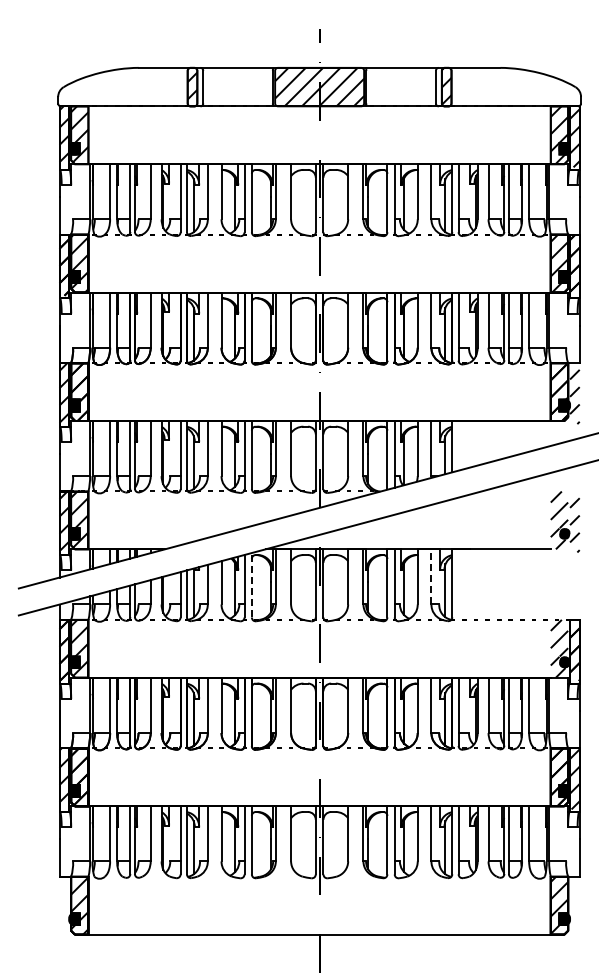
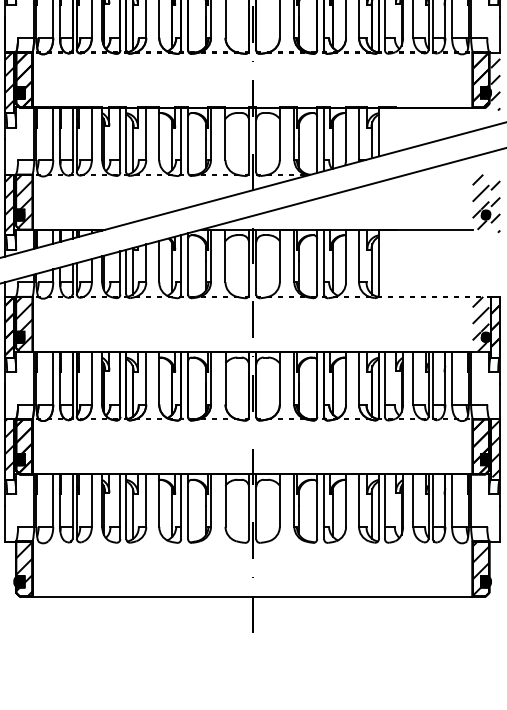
line: (431, 576) -> (359, 255), dashed -> solid
line: (251, 584) -> (187, 263), dashed -> solid

